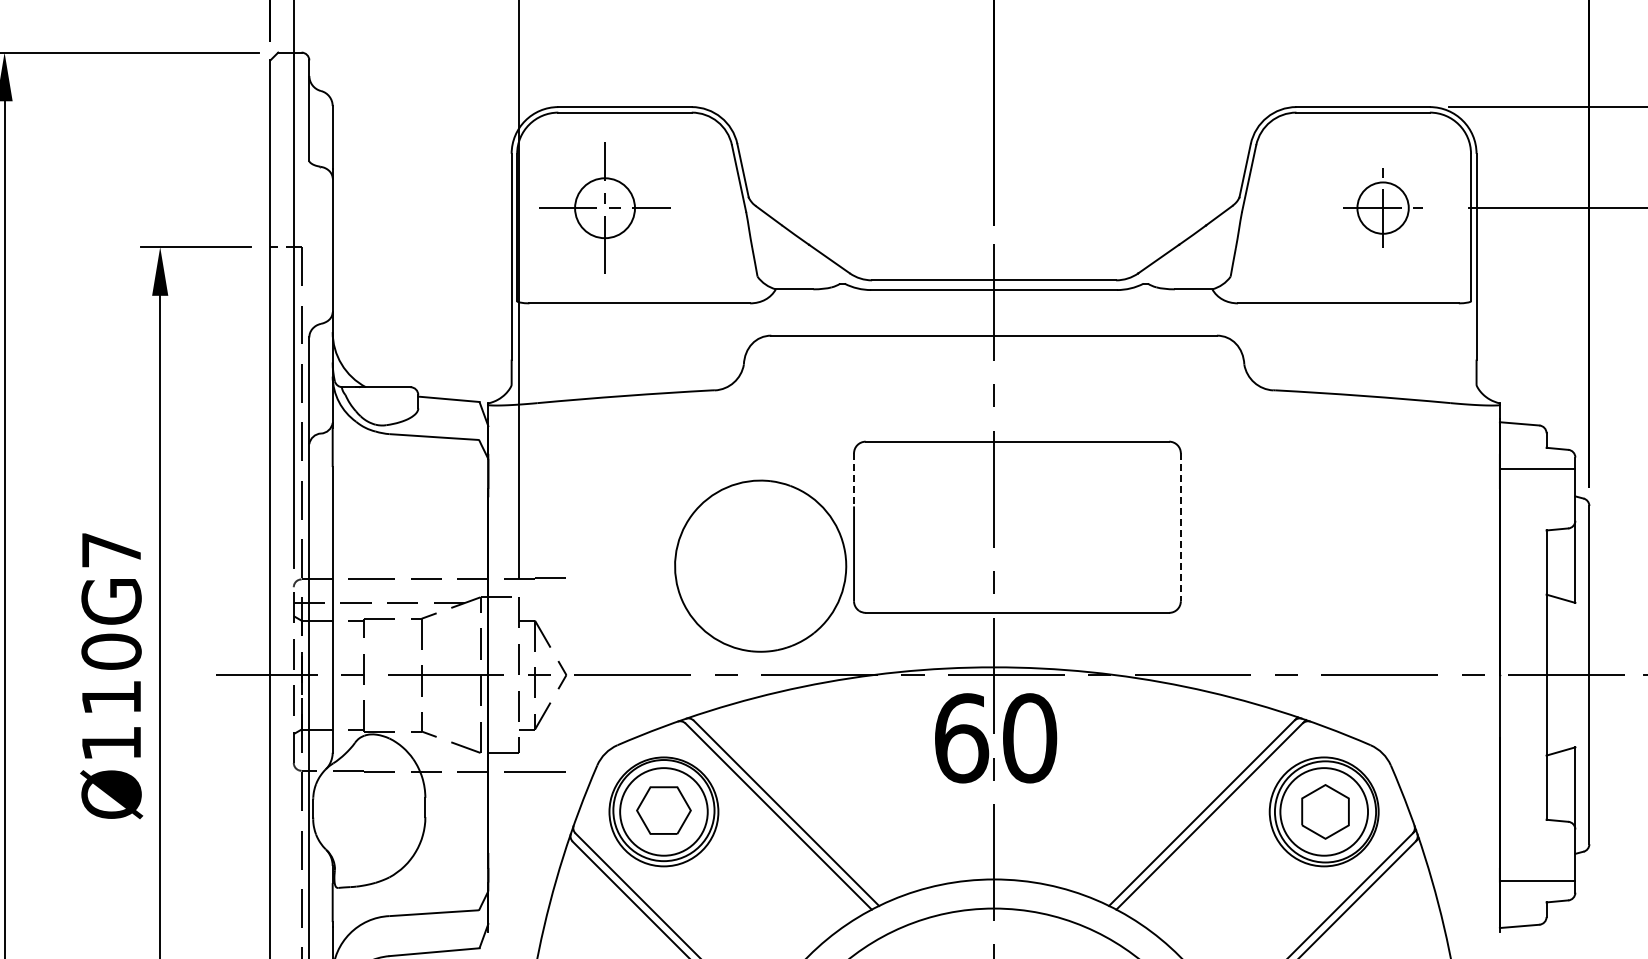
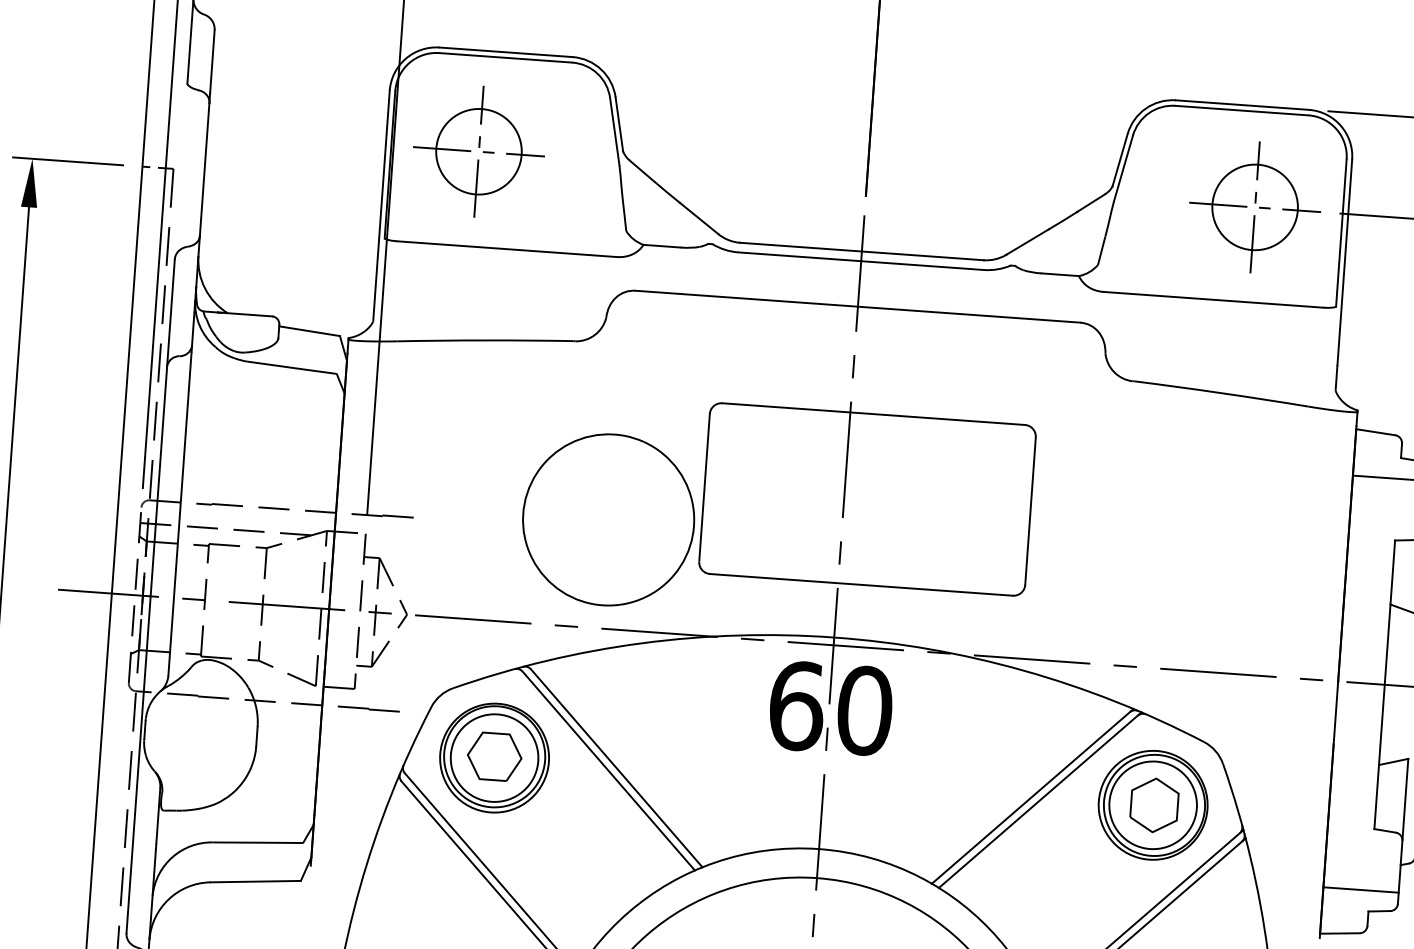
part: (1382, 207) -> (1254, 206), size x1.67
circle: (604, 208) -> (478, 152), size x1.43
line: (854, 479) -> (708, 440), dashed -> solid
line: (1180, 527) -> (1030, 511), dashed -> solid

